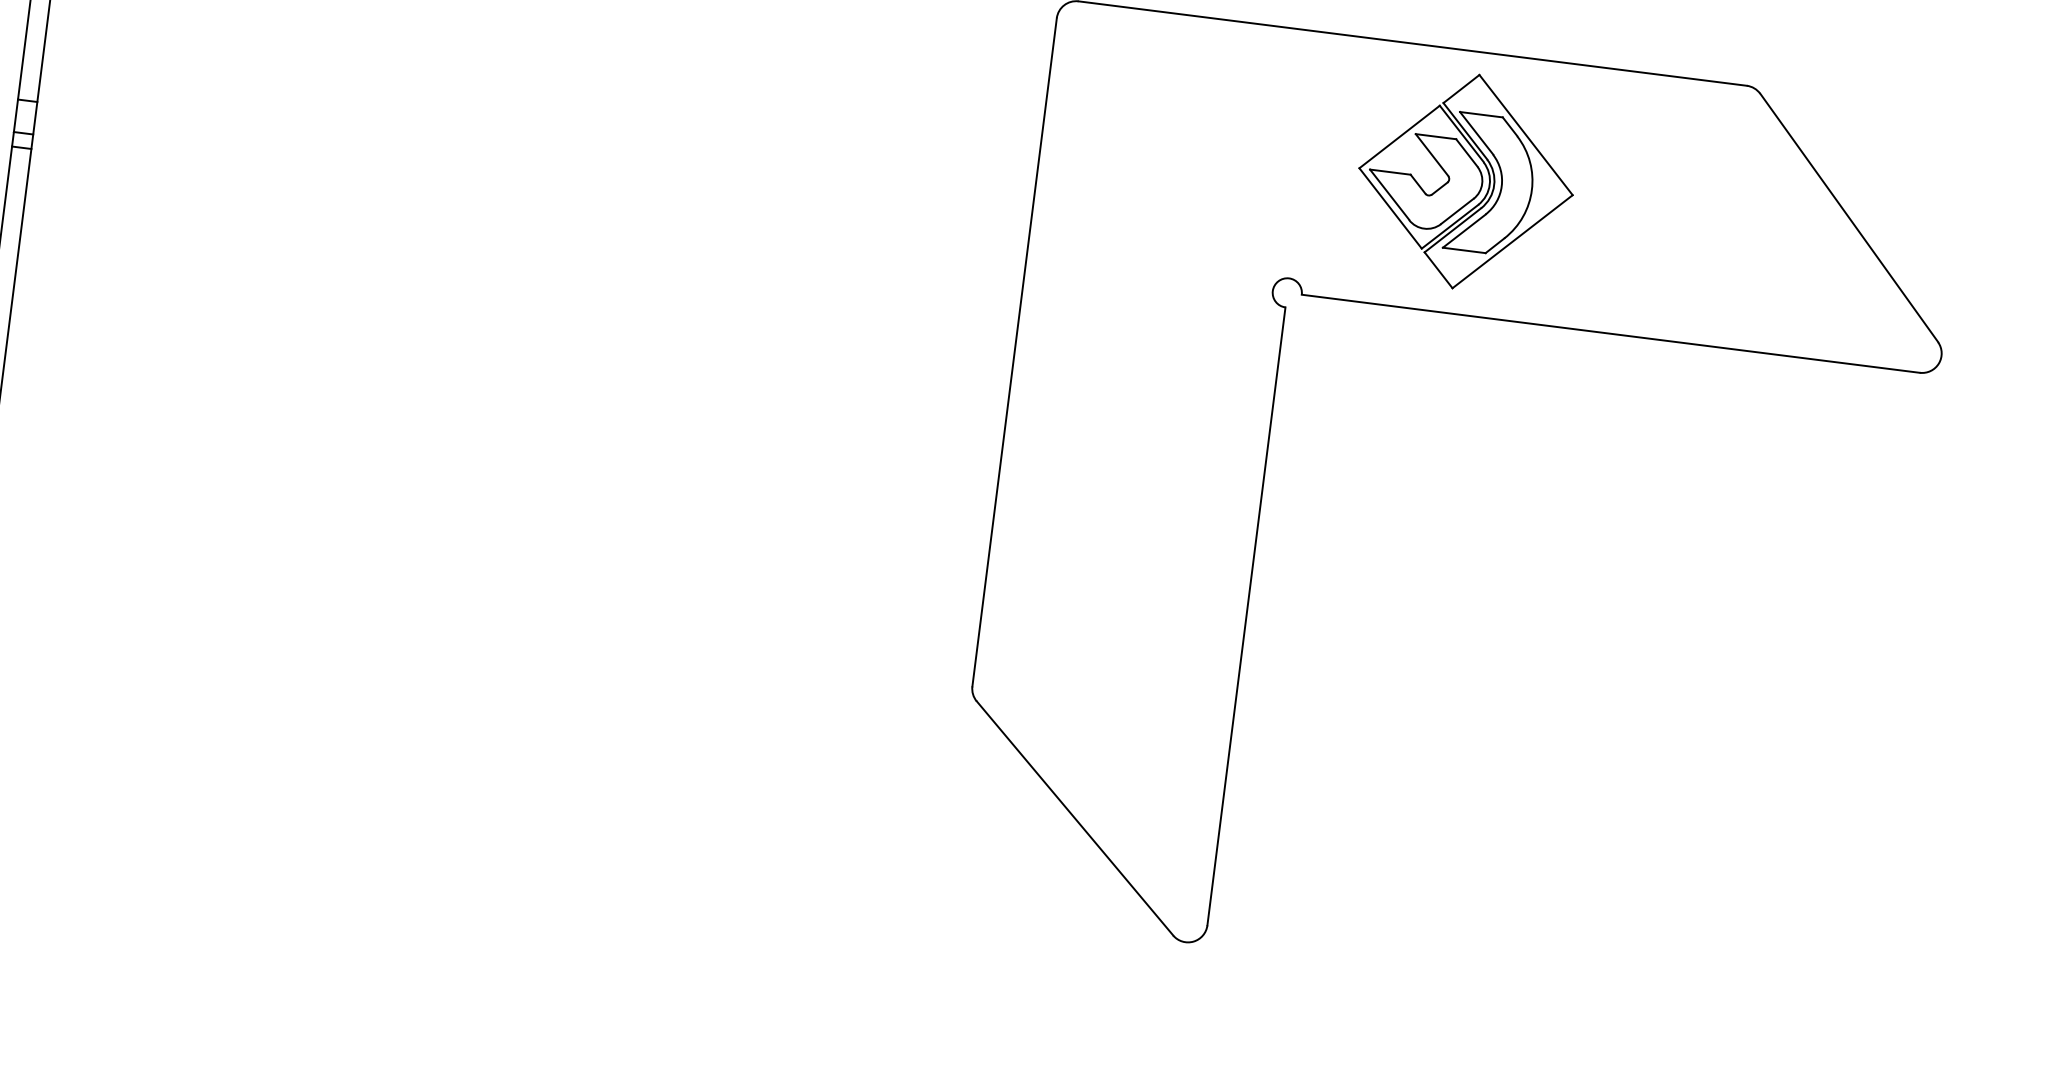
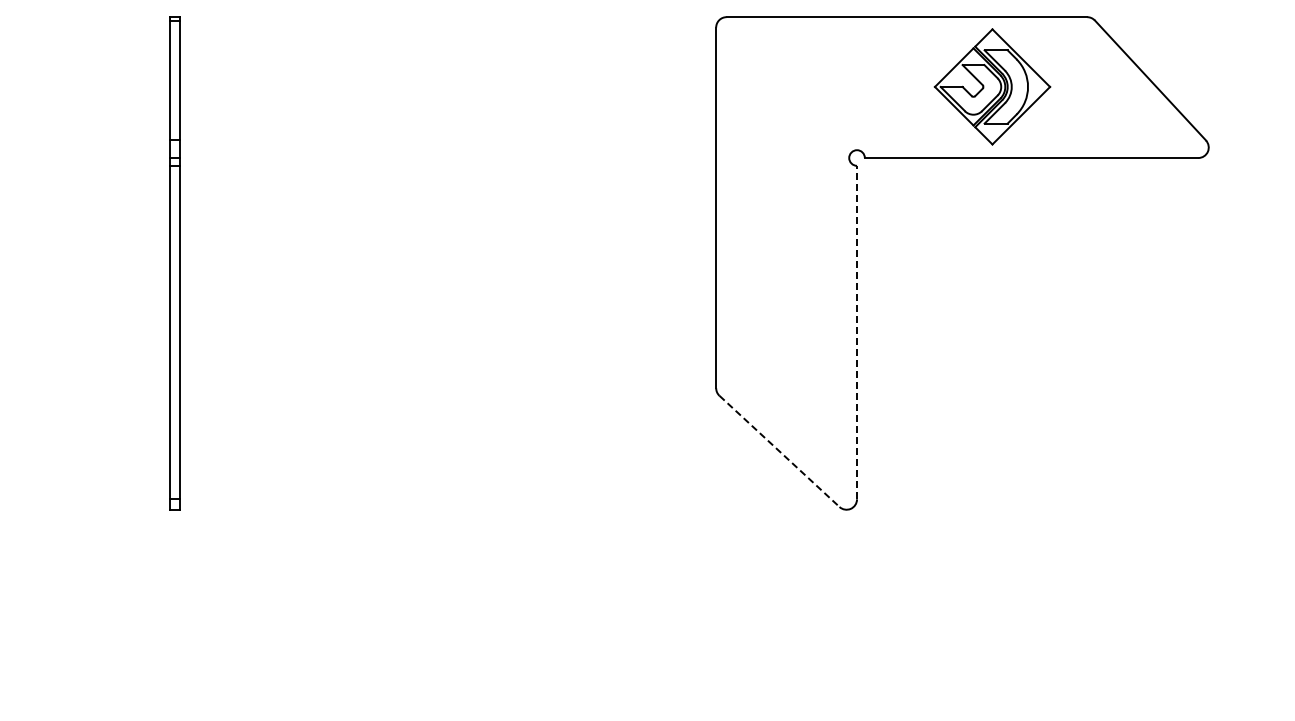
part: (1466, 180) -> (992, 86), moved
line: (1247, 616) -> (857, 332), solid -> dashed
line: (1074, 818) -> (779, 451), solid -> dashed

